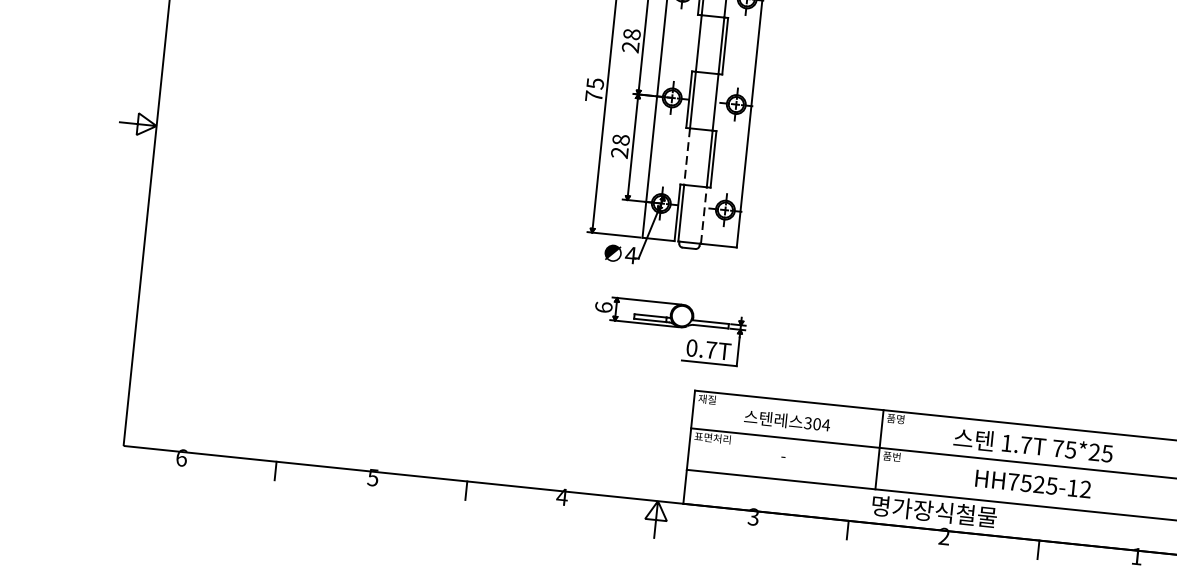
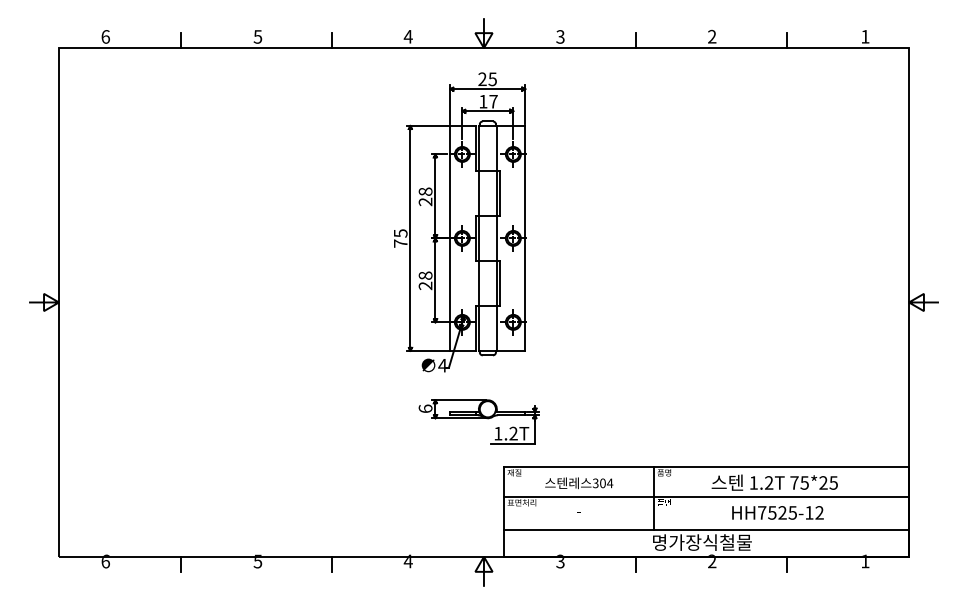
line: (686, 156) -> (478, 283), dashed -> solid
line: (703, 214) -> (496, 327), dashed -> solid
text: (701, 348) -> (505, 433), 0.7T -> 1.2T
text: (1026, 444) -> (769, 482), 1.7T -> 1.2T

